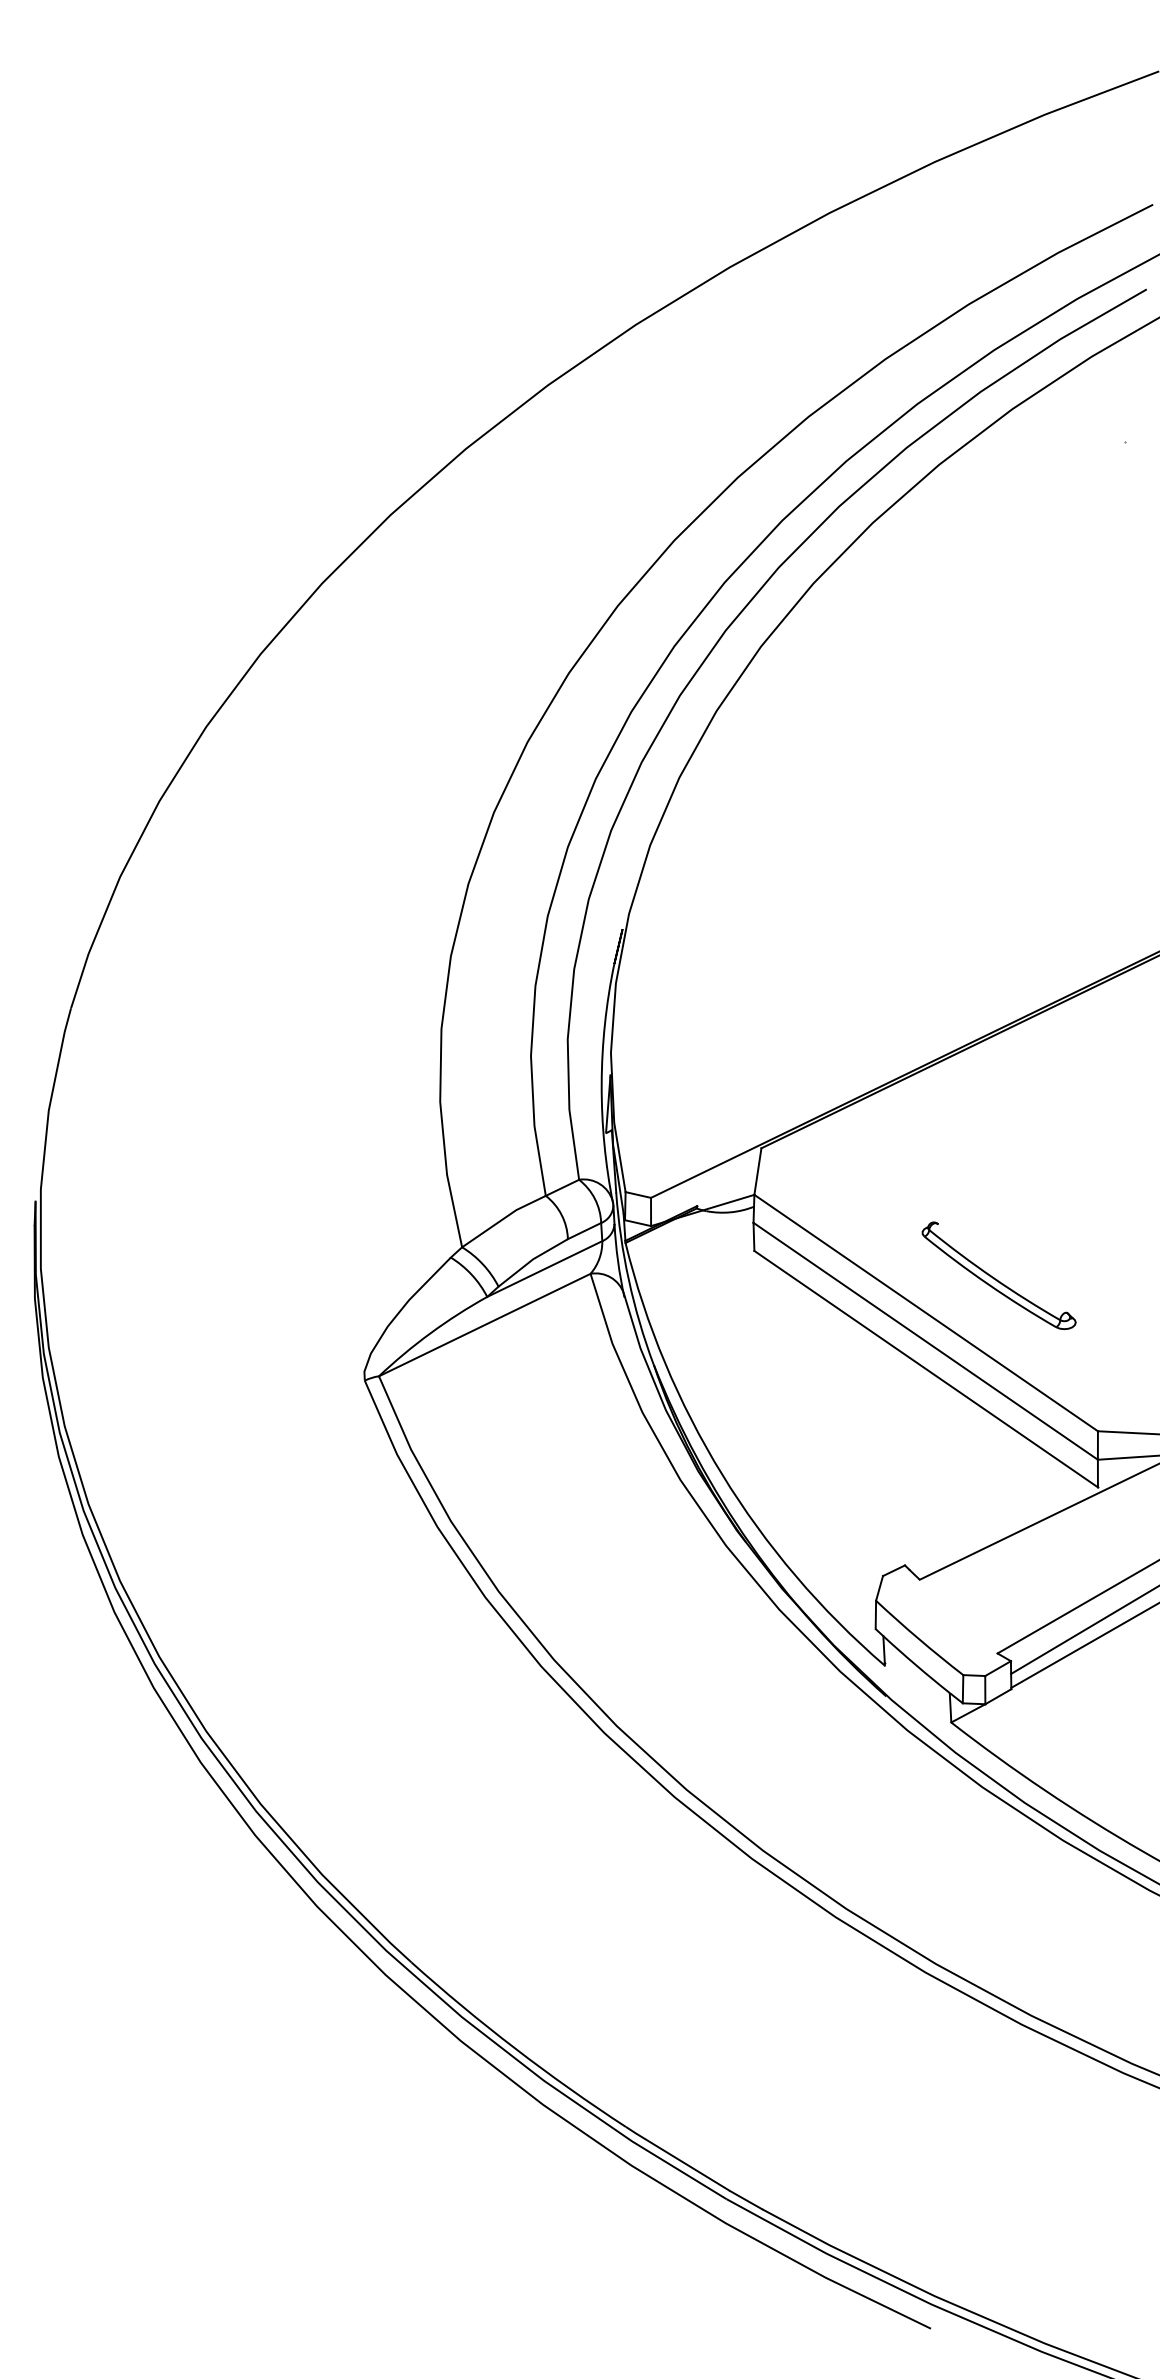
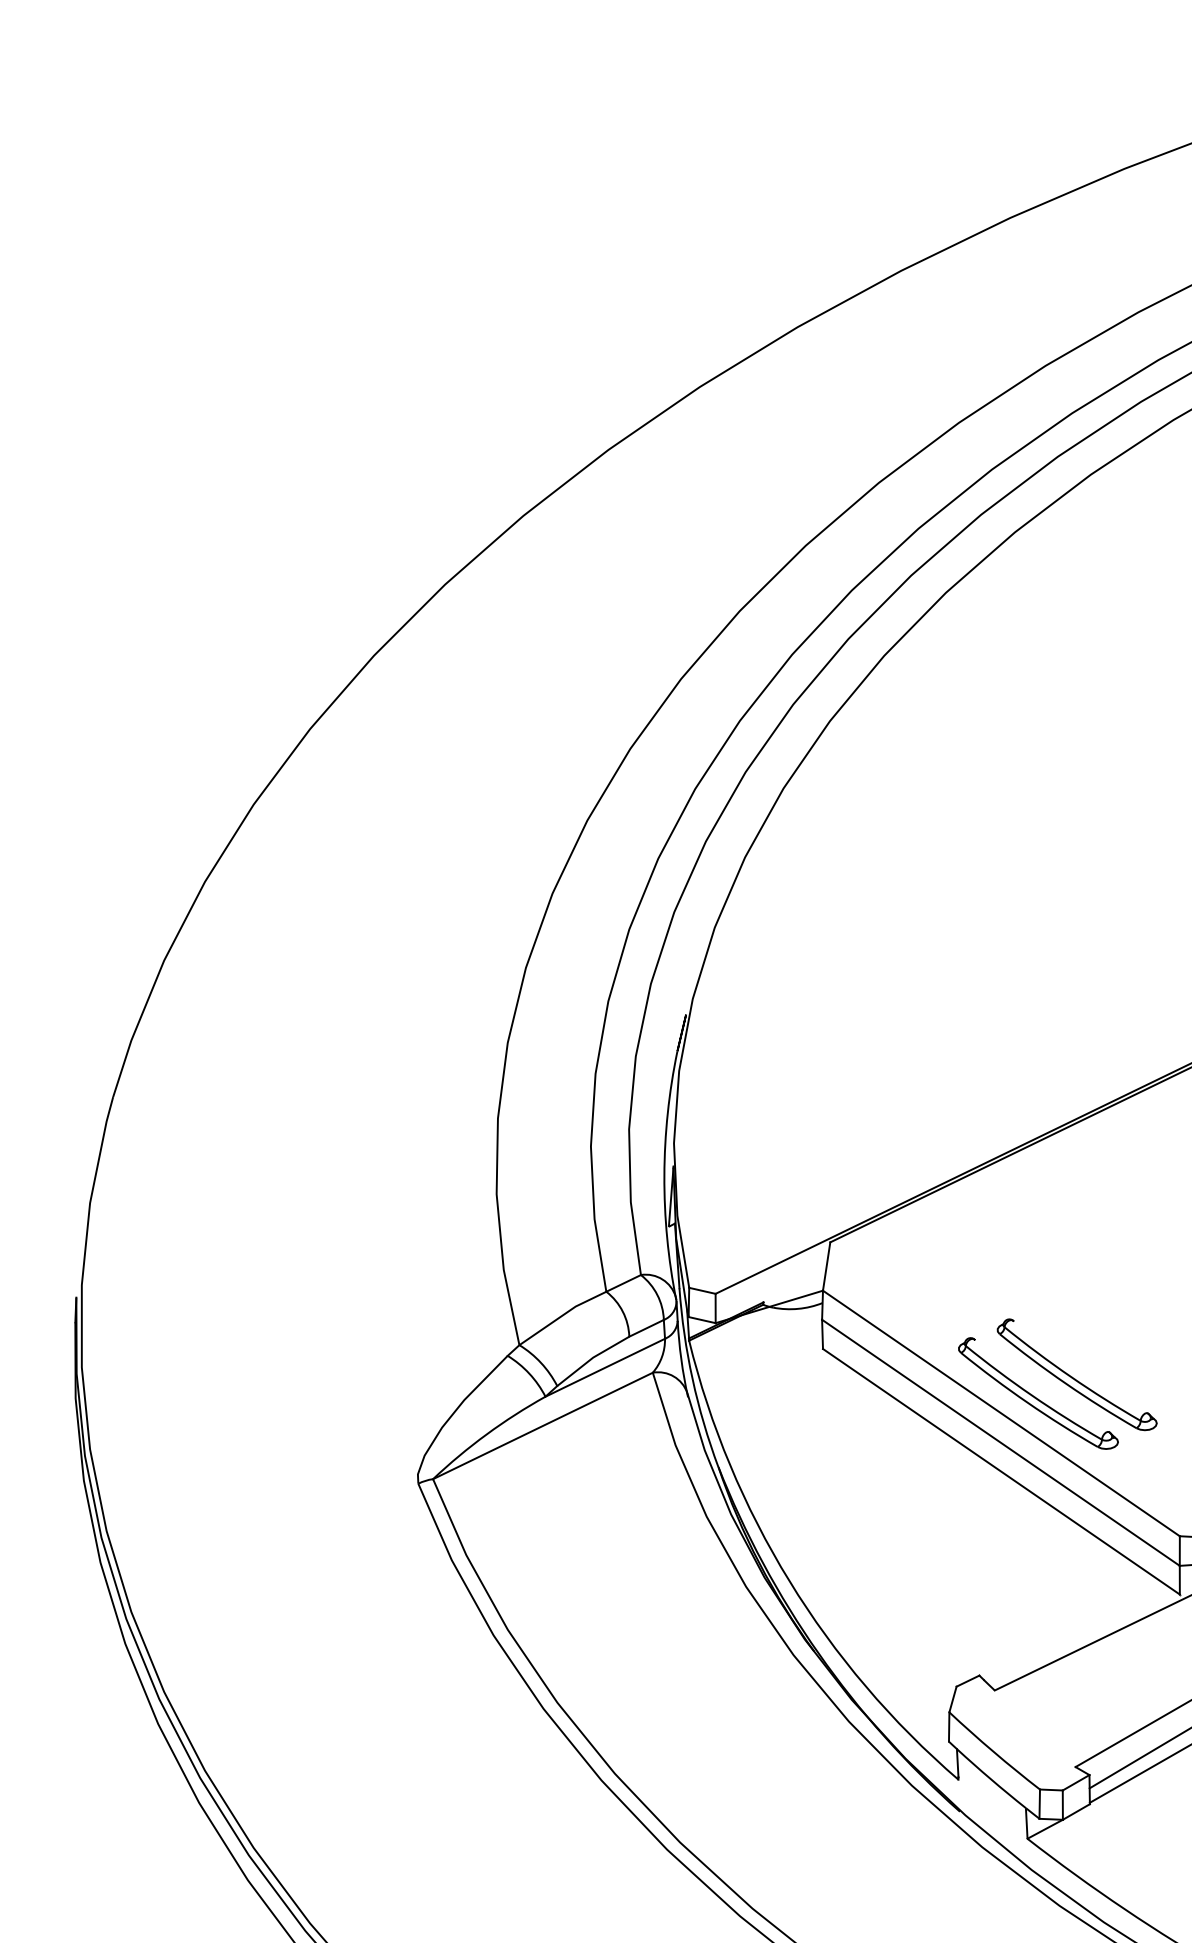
part: (961, 1293) -> (1038, 1393), added

